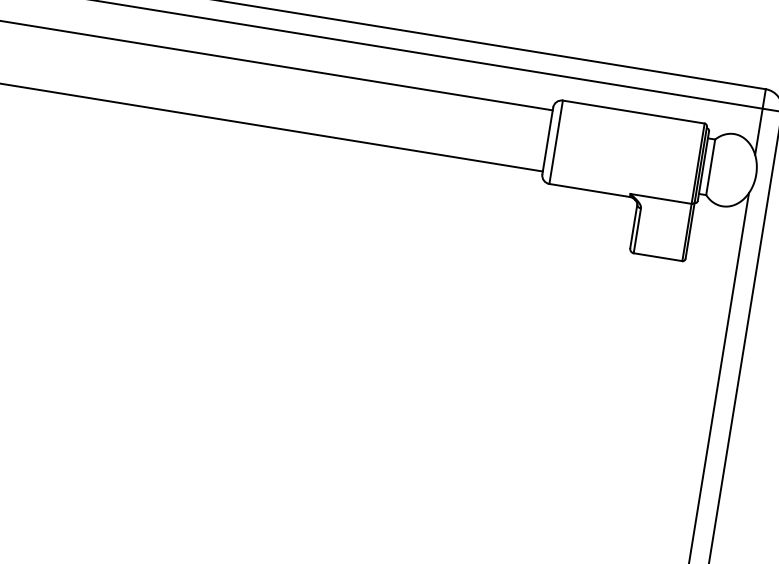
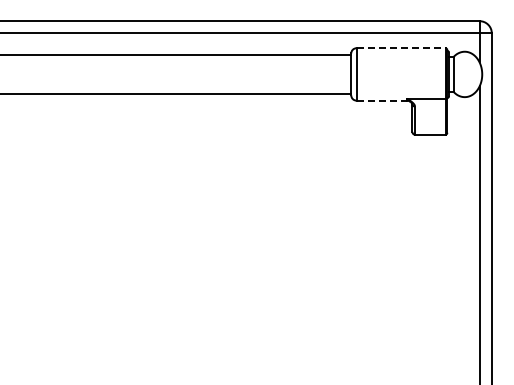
line: (634, 112) -> (401, 48), solid -> dashed
line: (590, 190) -> (382, 100), solid -> dashed

